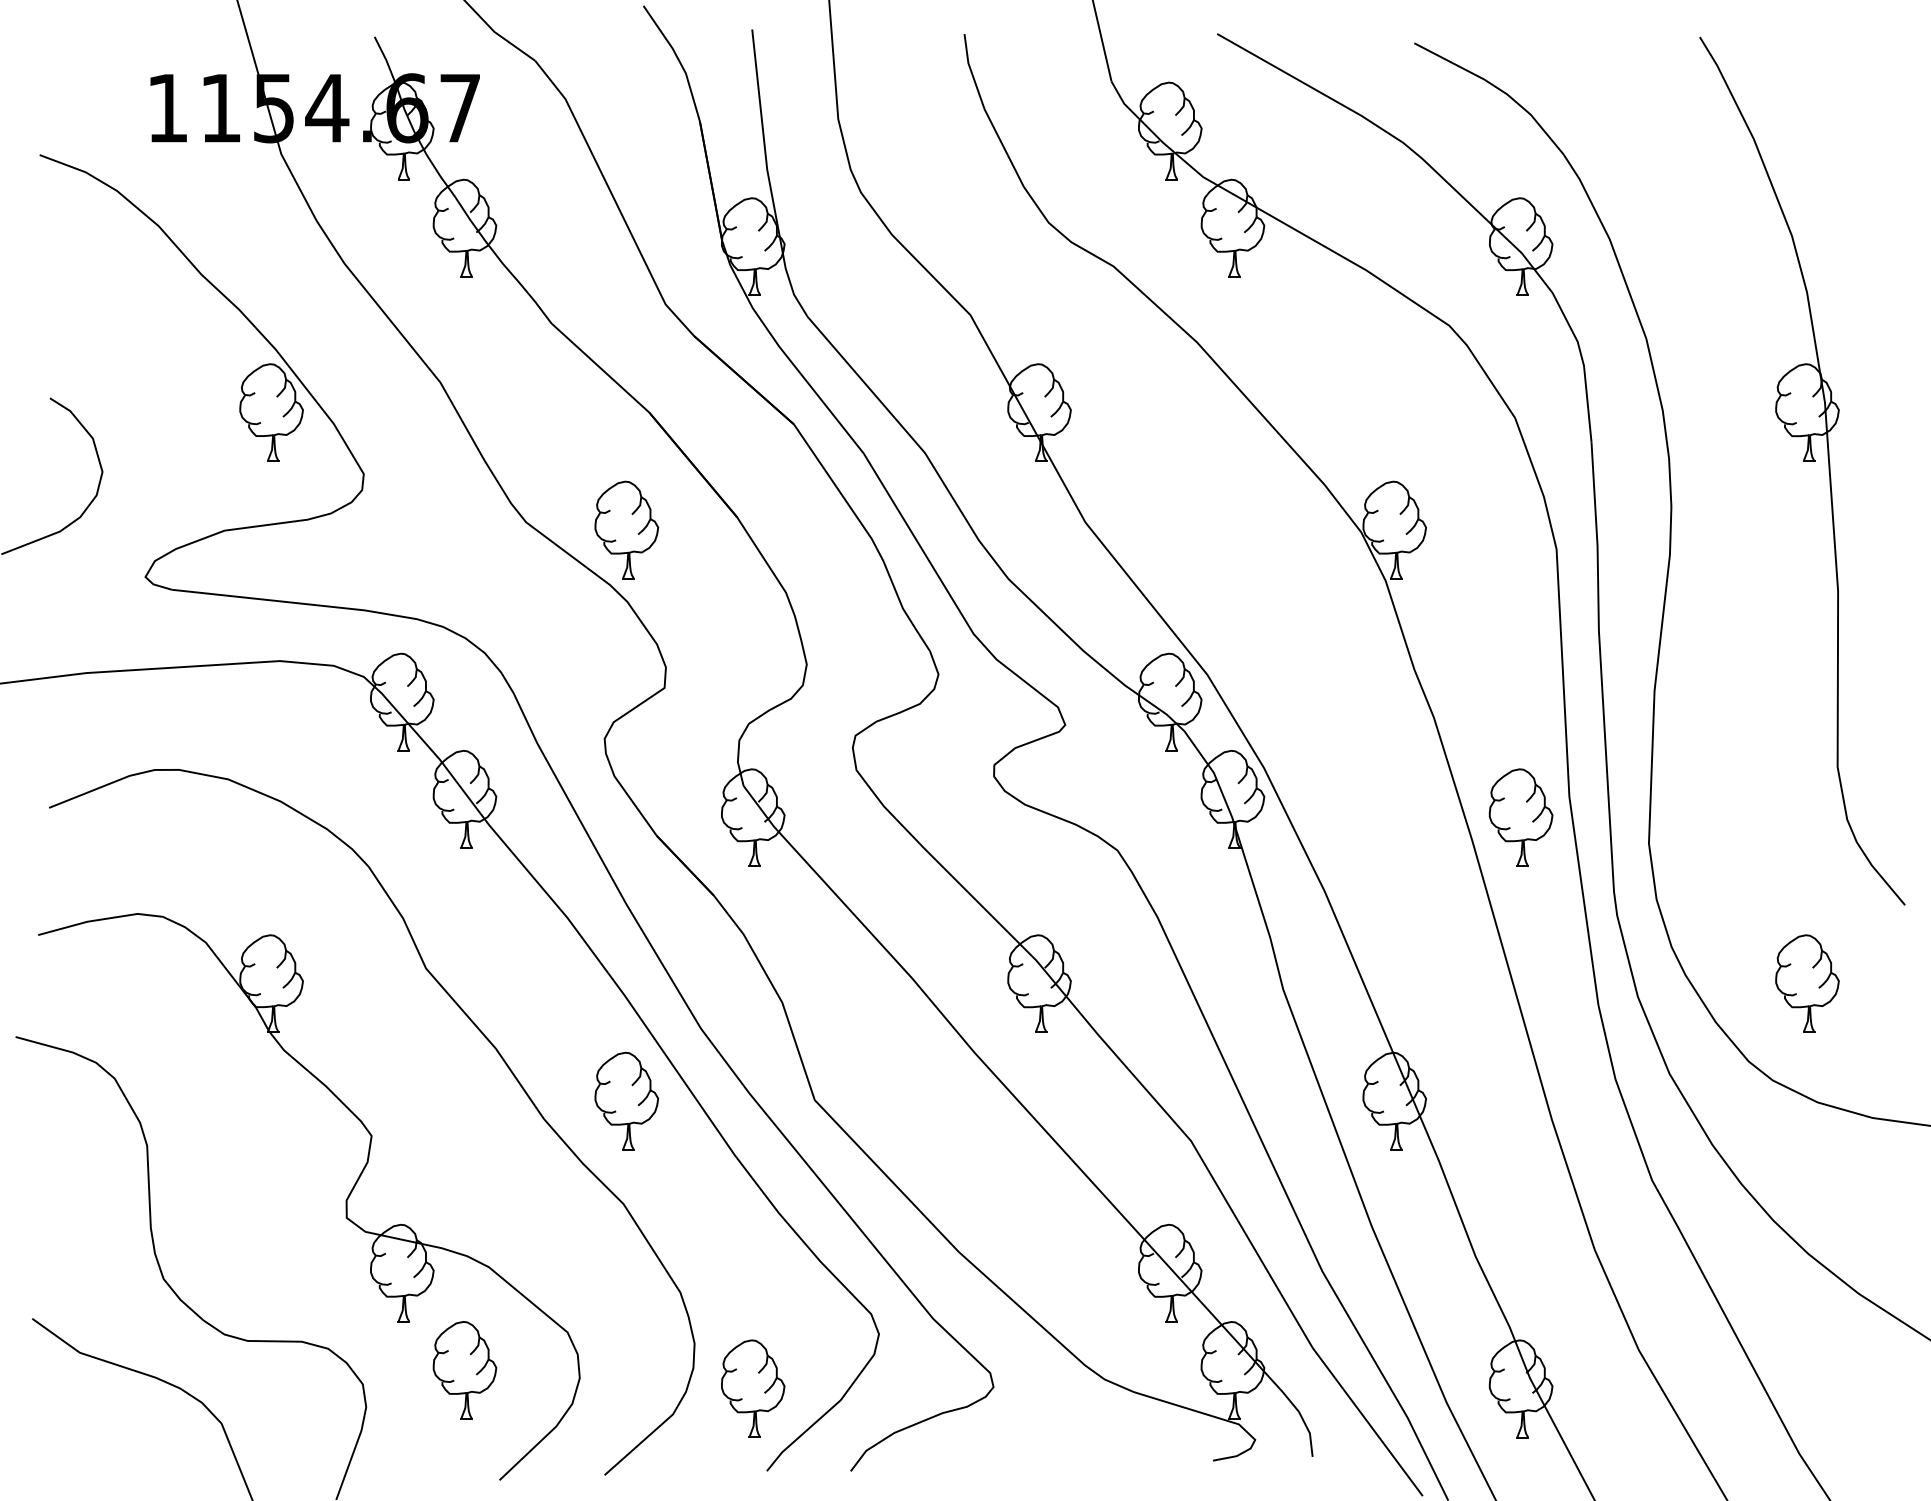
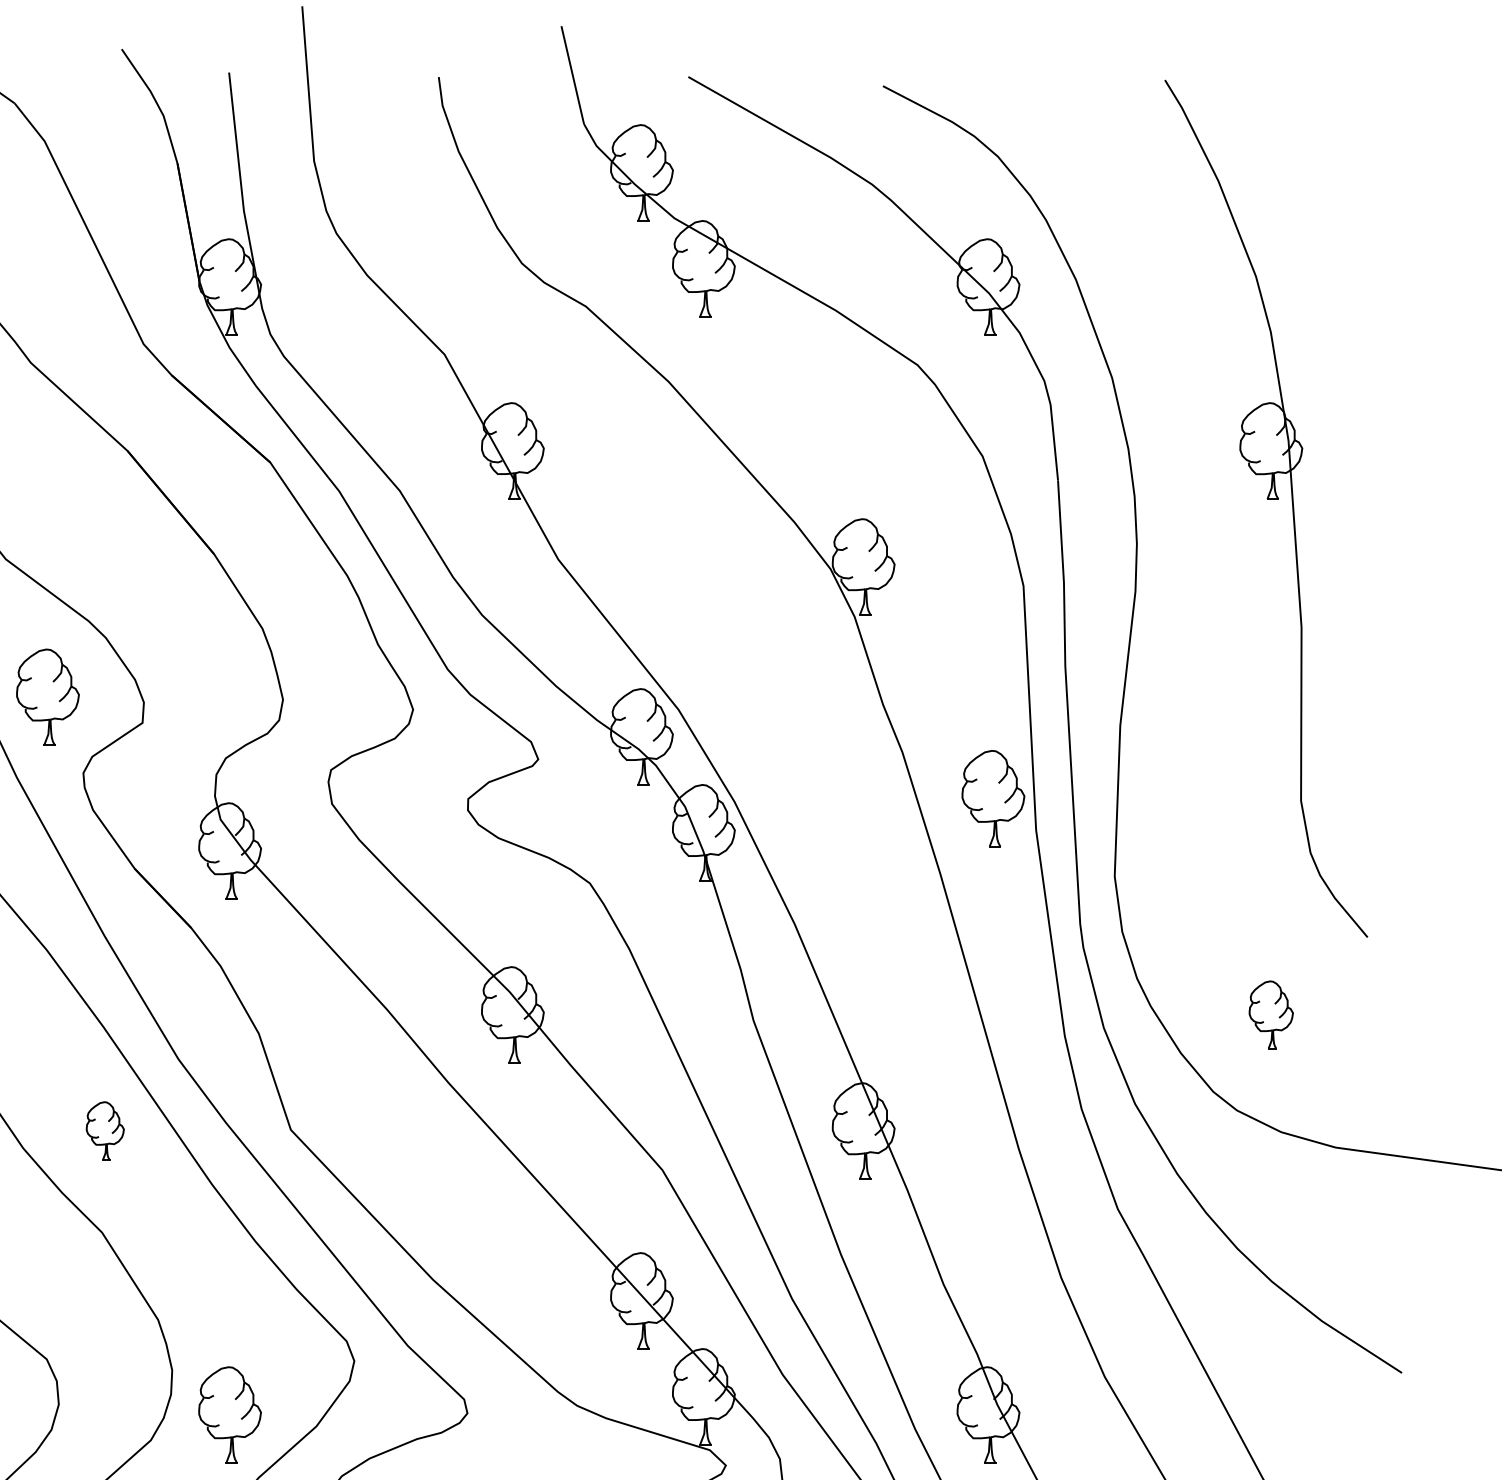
part: (626, 529) -> (47, 696), moved
part: (1520, 817) -> (992, 798), moved
part: (1807, 983) -> (1271, 1014), size x0.7
part: (626, 1100) -> (104, 1130), size x0.6

